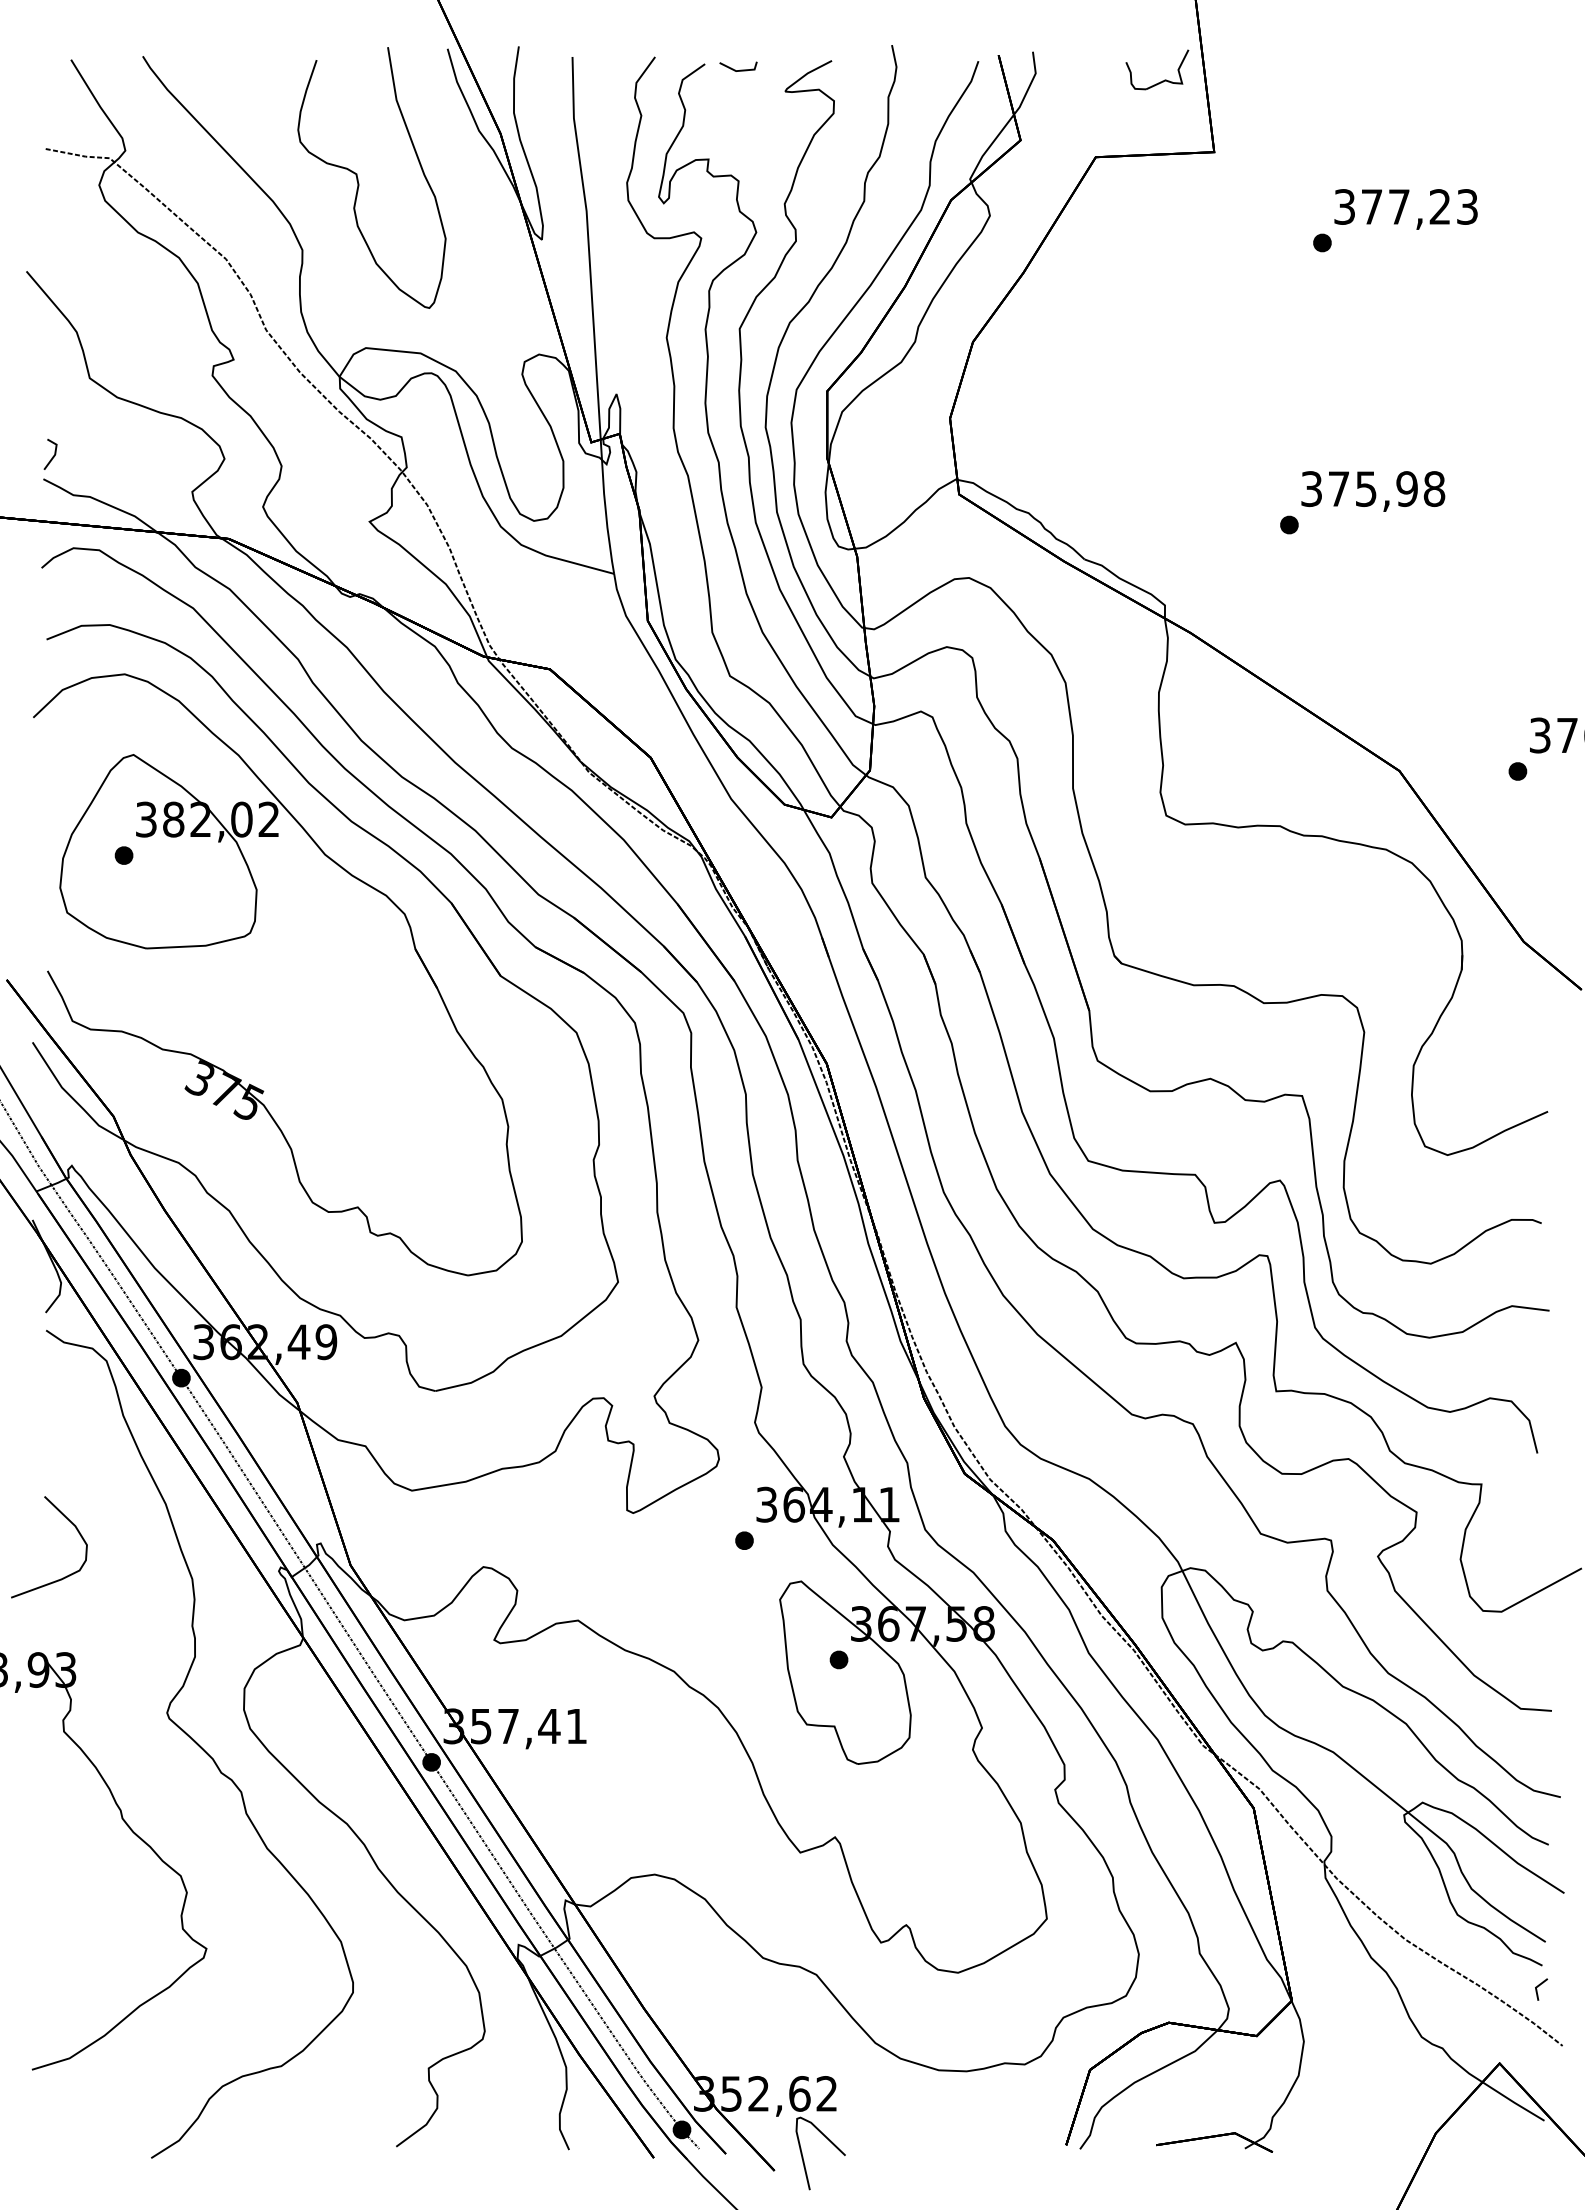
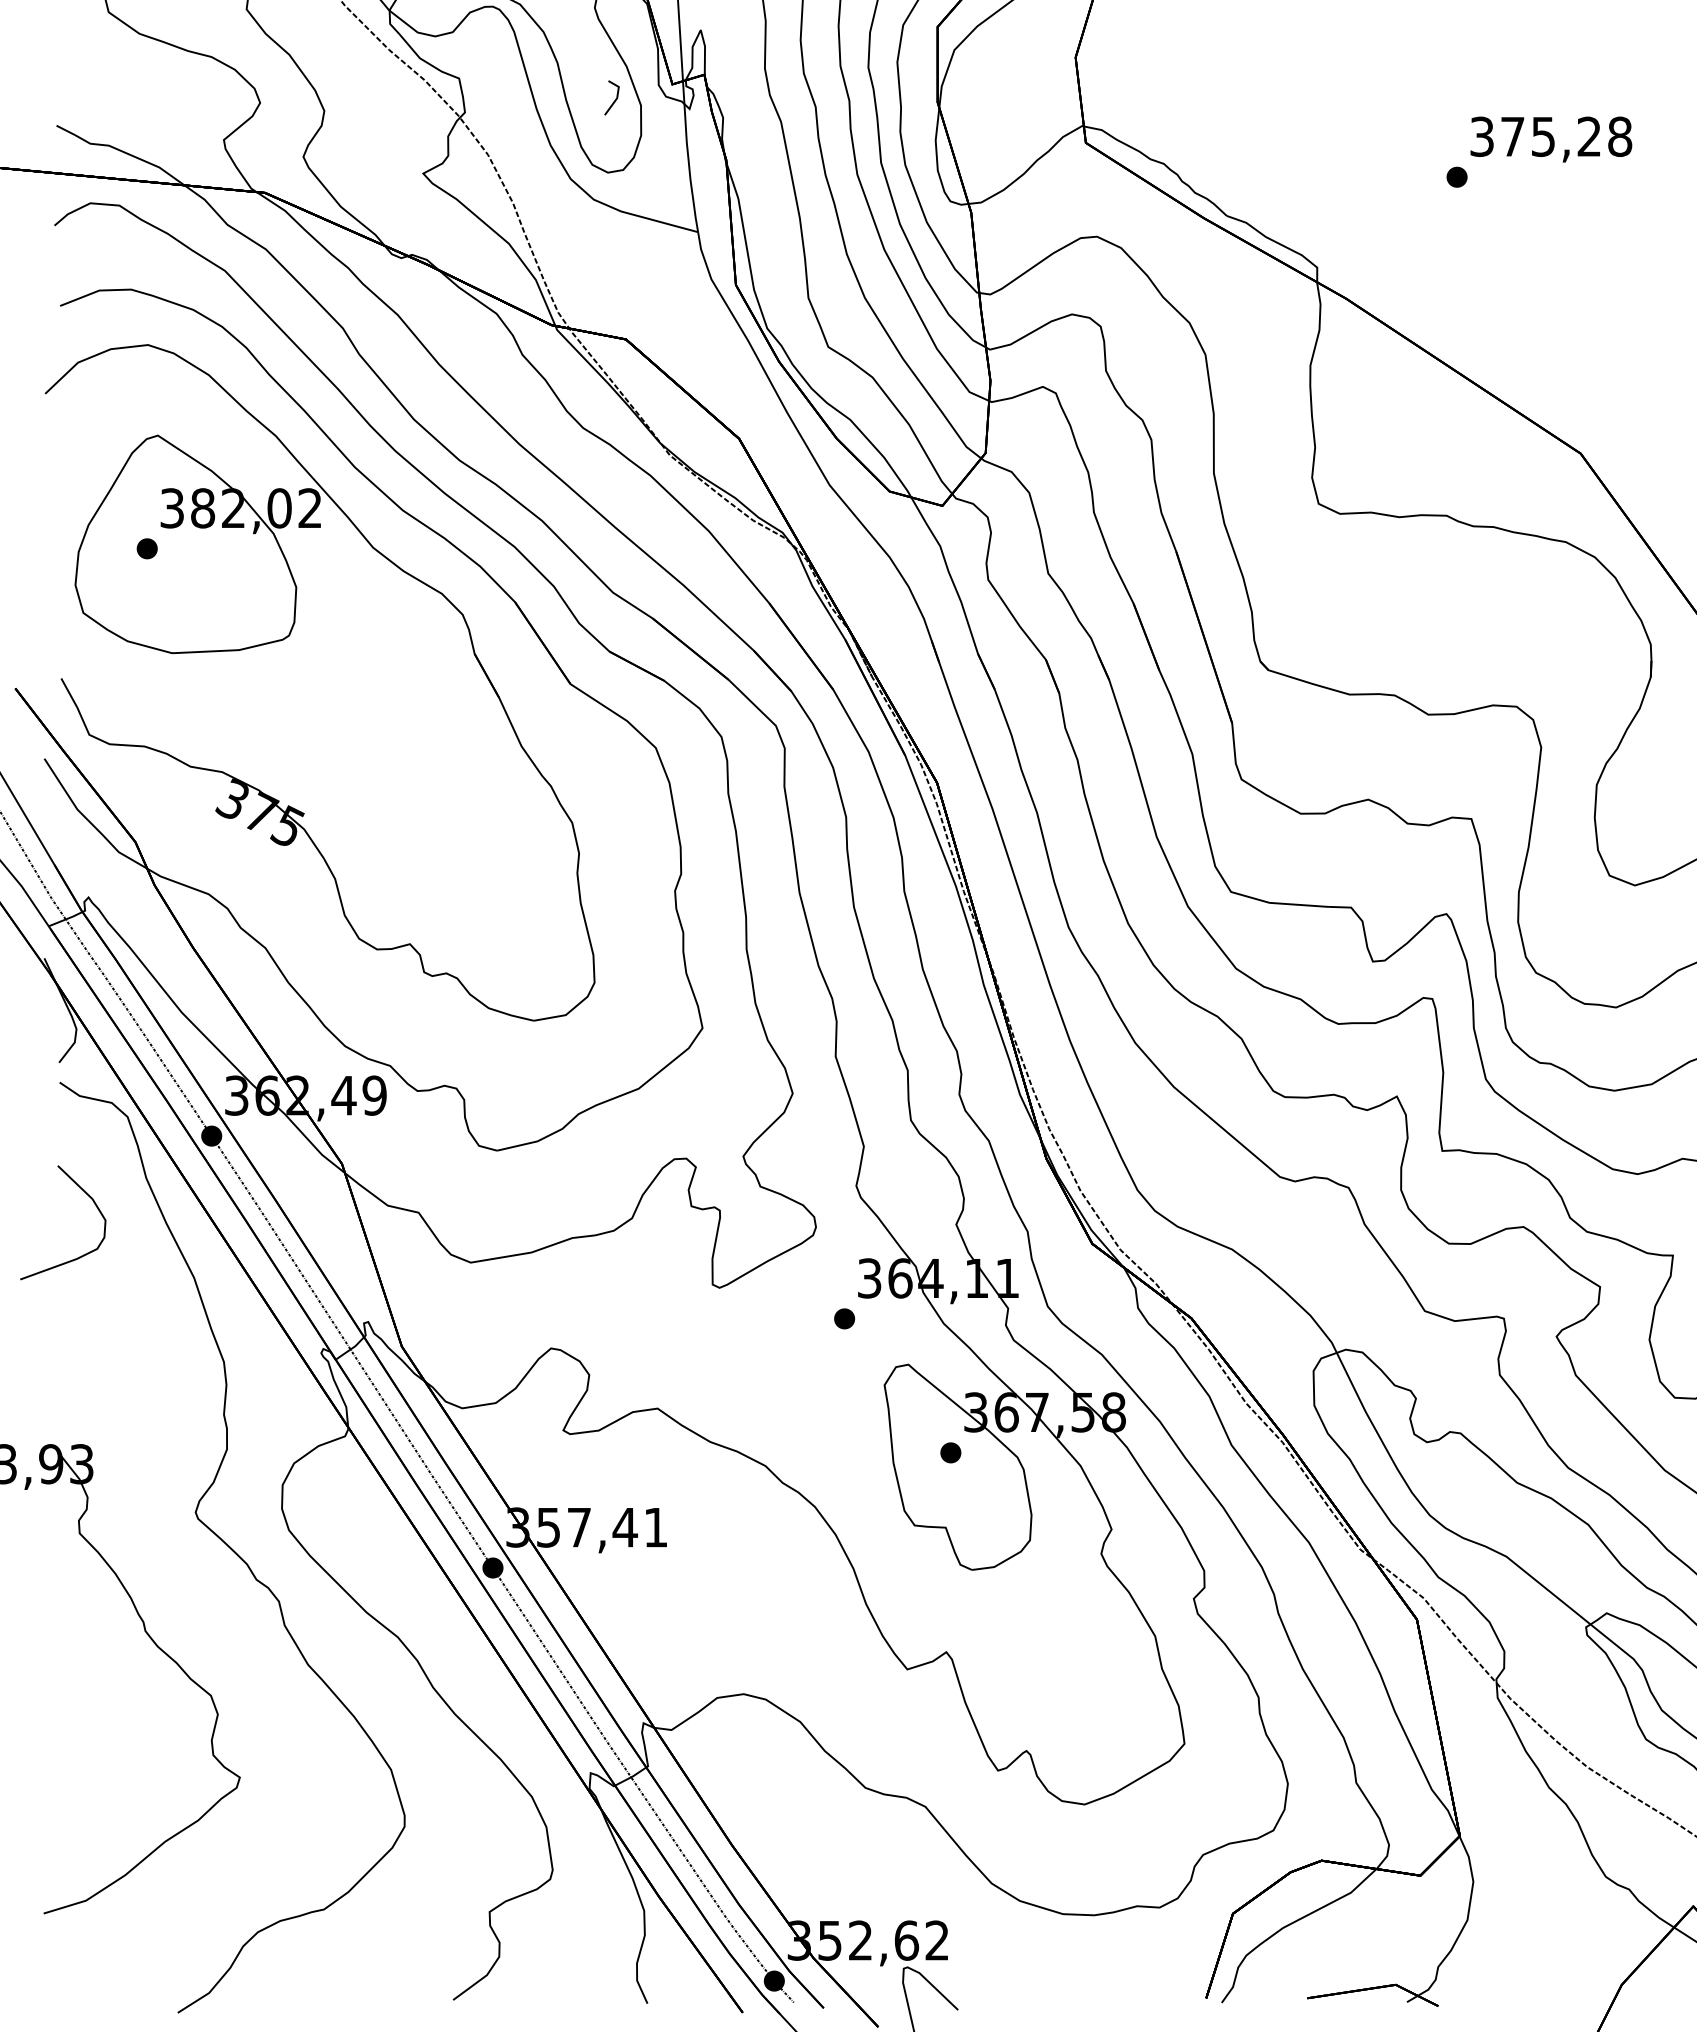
line: (53, 455) -> (615, 99), moved
text: (1406, 488) -> (1588, 136), 375,98 -> 375,28
curve: (76, 1530) -> (93, 1203), moved

